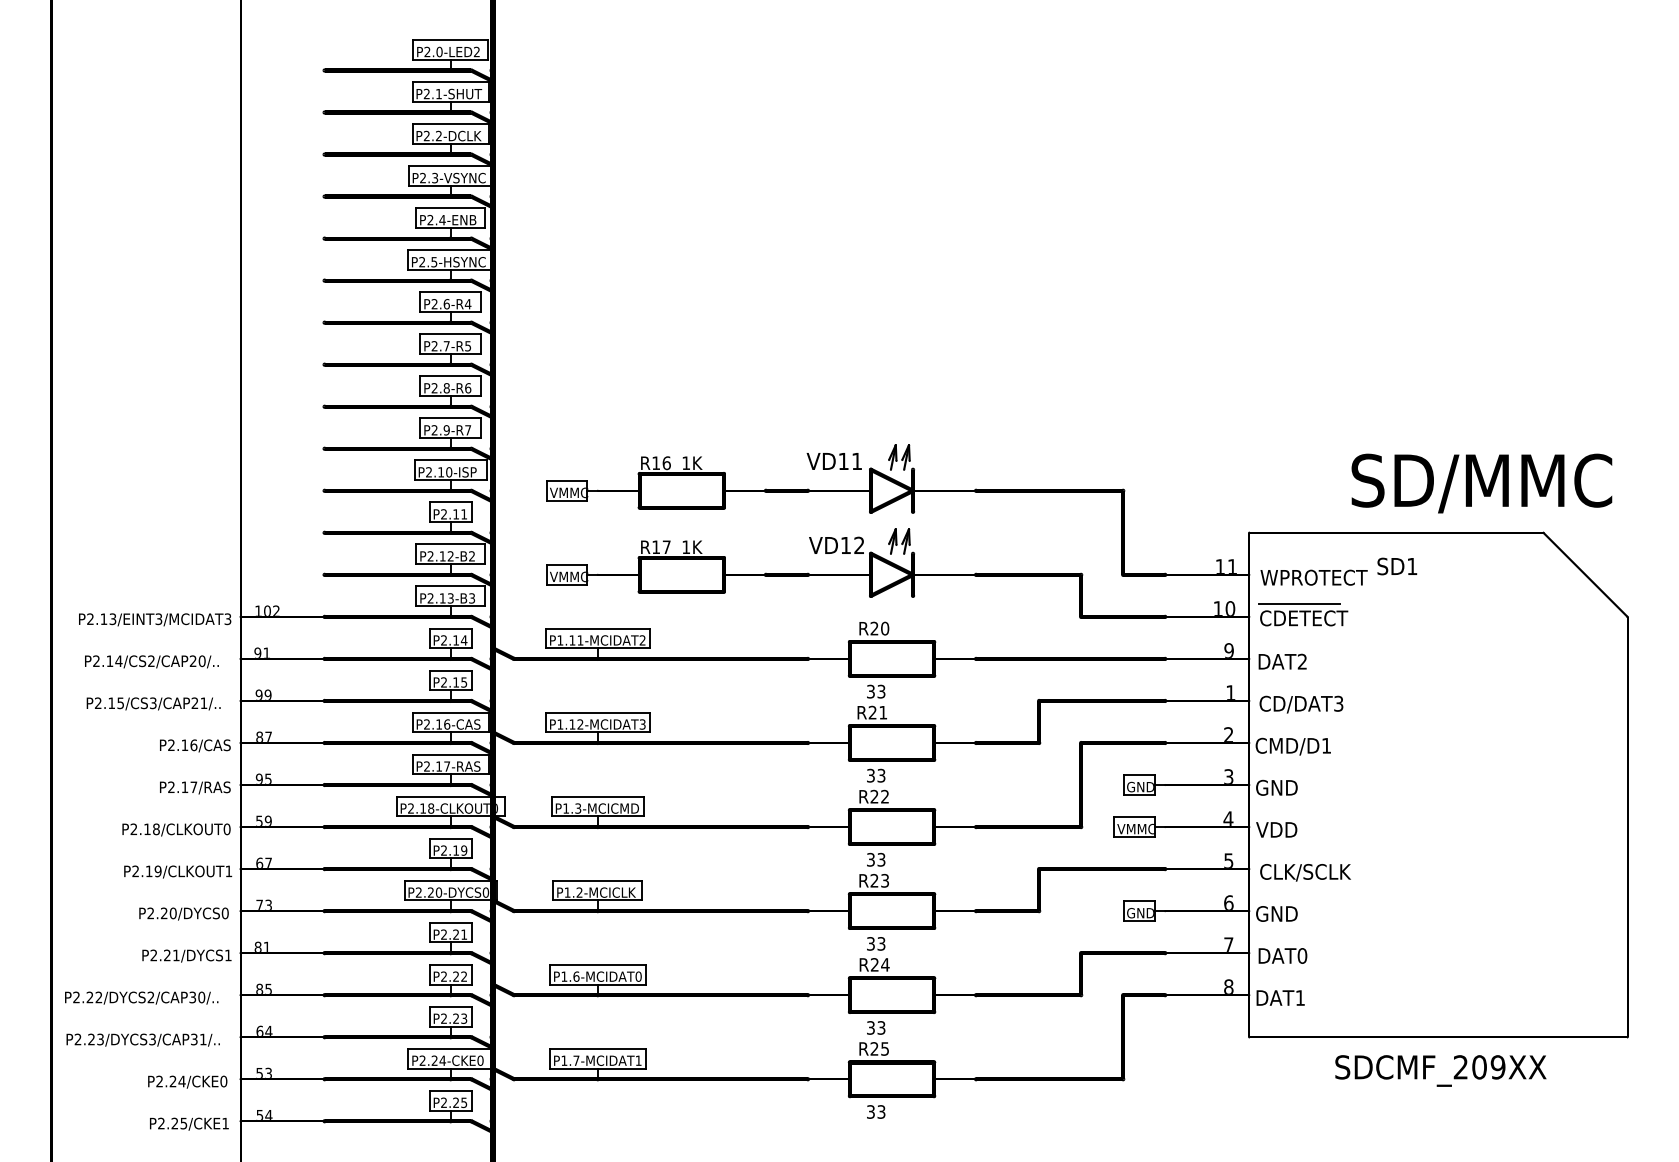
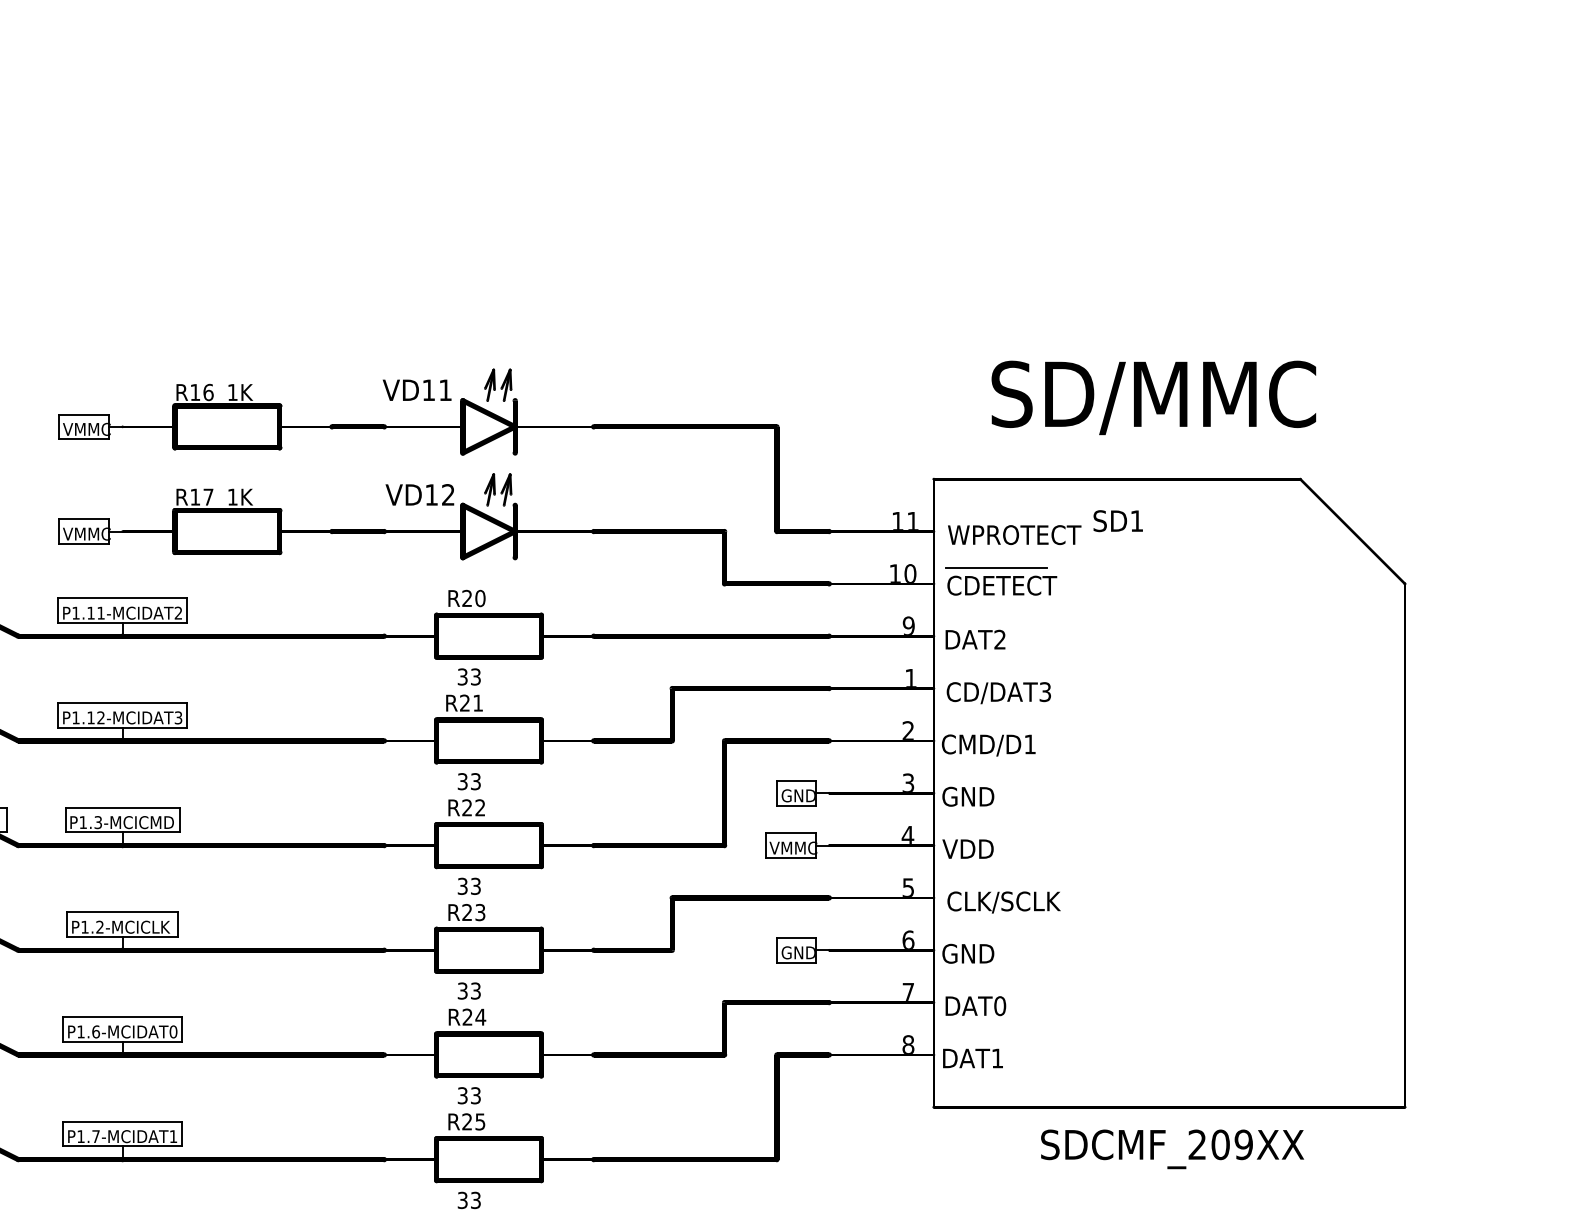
text: (1481, 483) -> (1153, 397), moved

